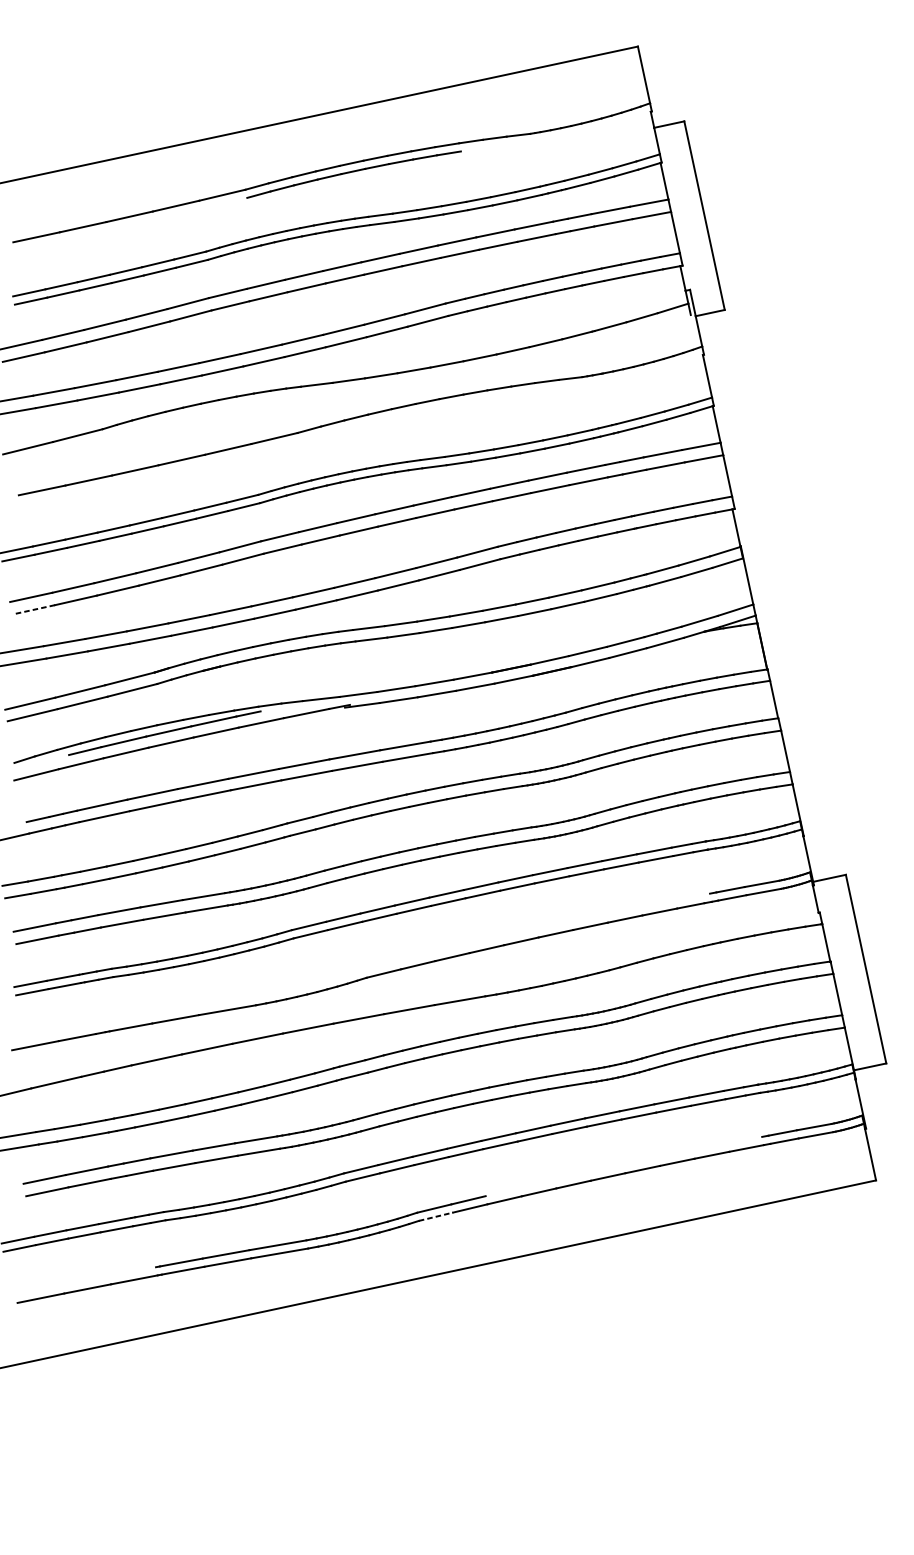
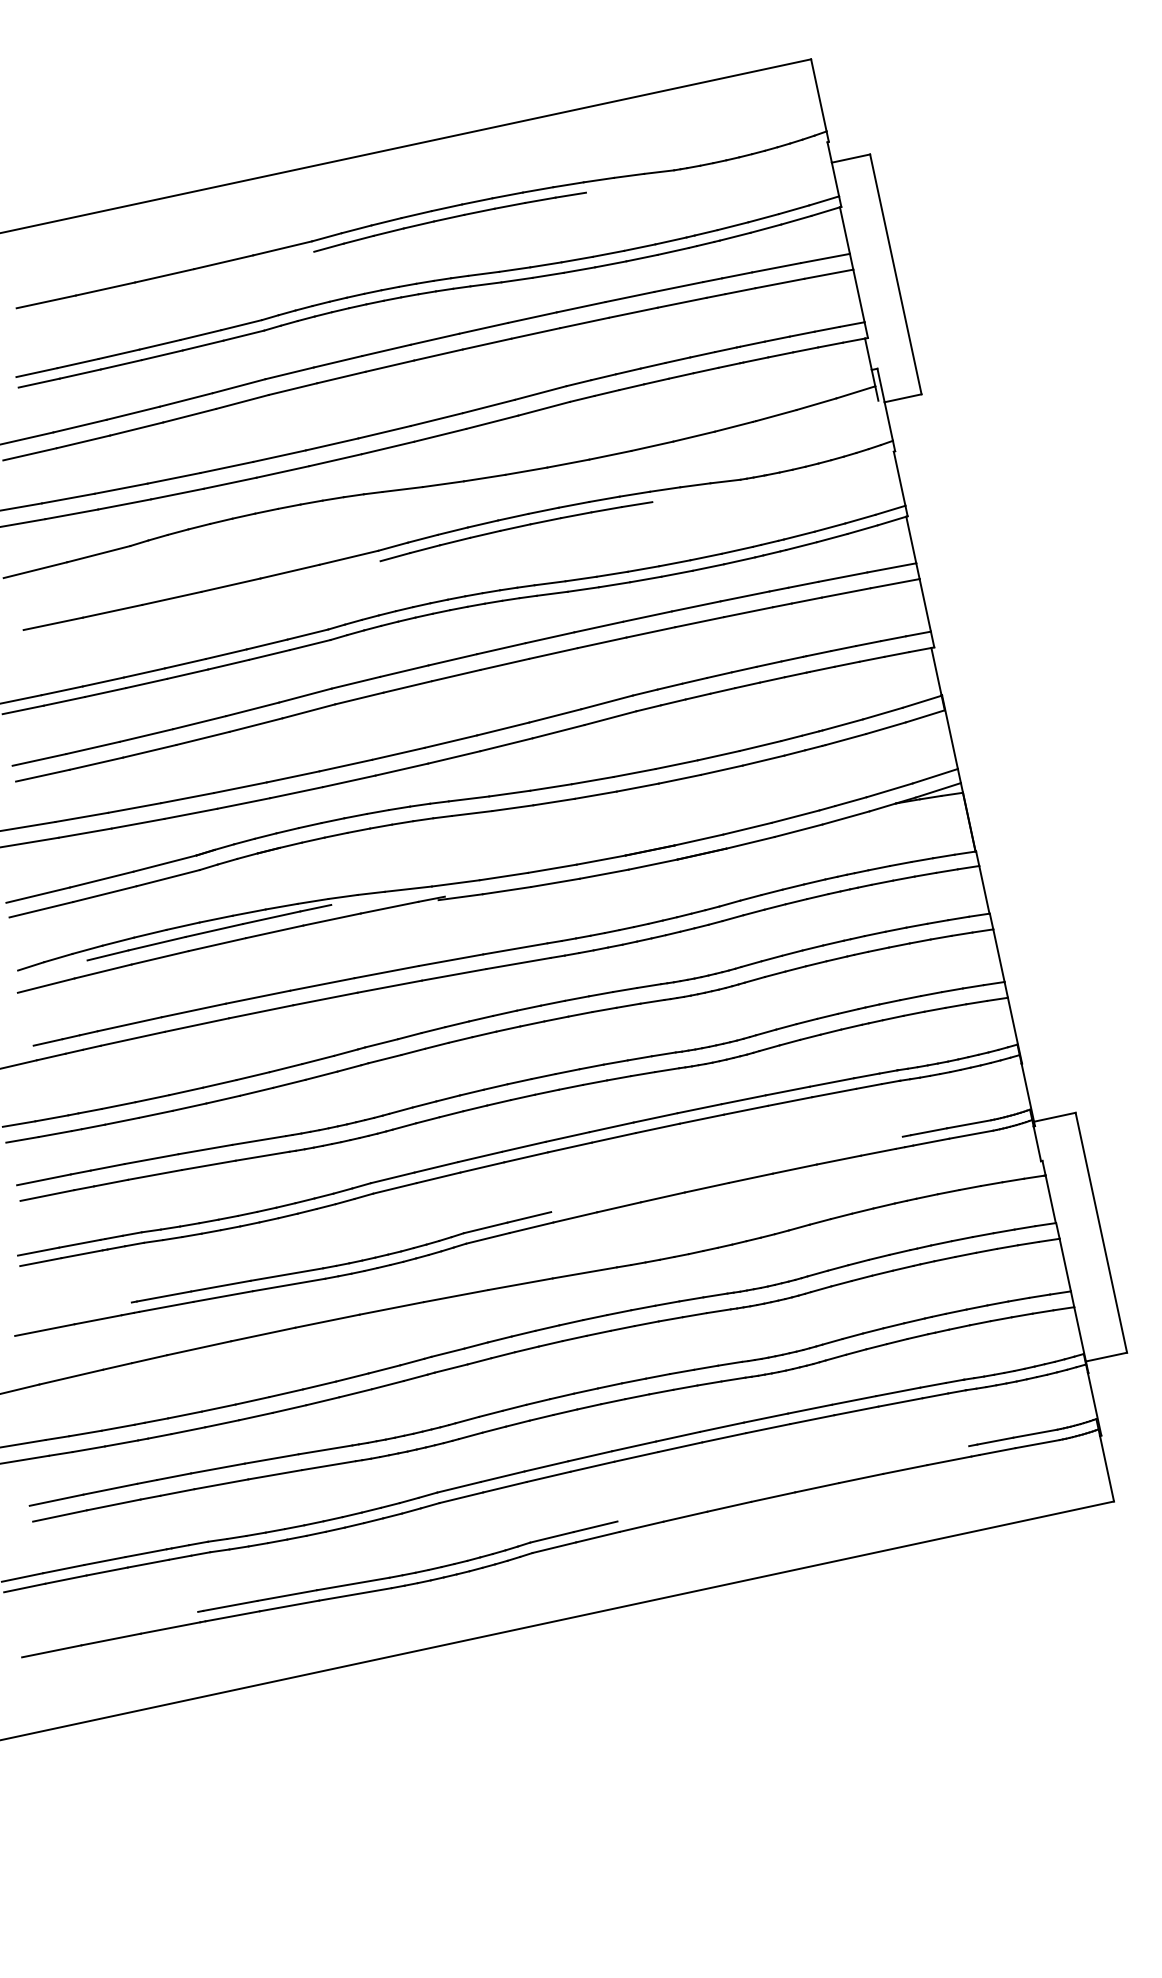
part: (406, 417) -> (516, 531), added
line: (33, 609) -> (42, 775), dashed -> solid
part: (269, 993) -> (342, 1263), added
line: (436, 1216) -> (554, 1547), dashed -> solid

